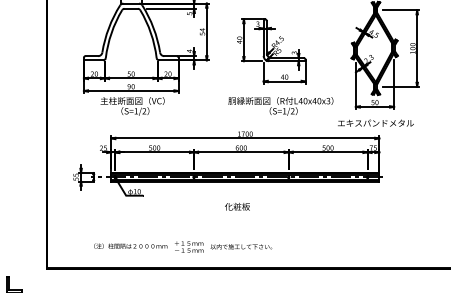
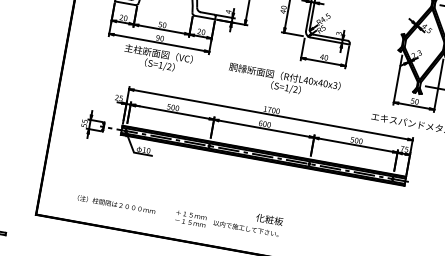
text: (280, 106) -> (283, 82), moved
text: (237, 206) -> (269, 219), moved
text: (130, 245) -> (116, 203), moved

